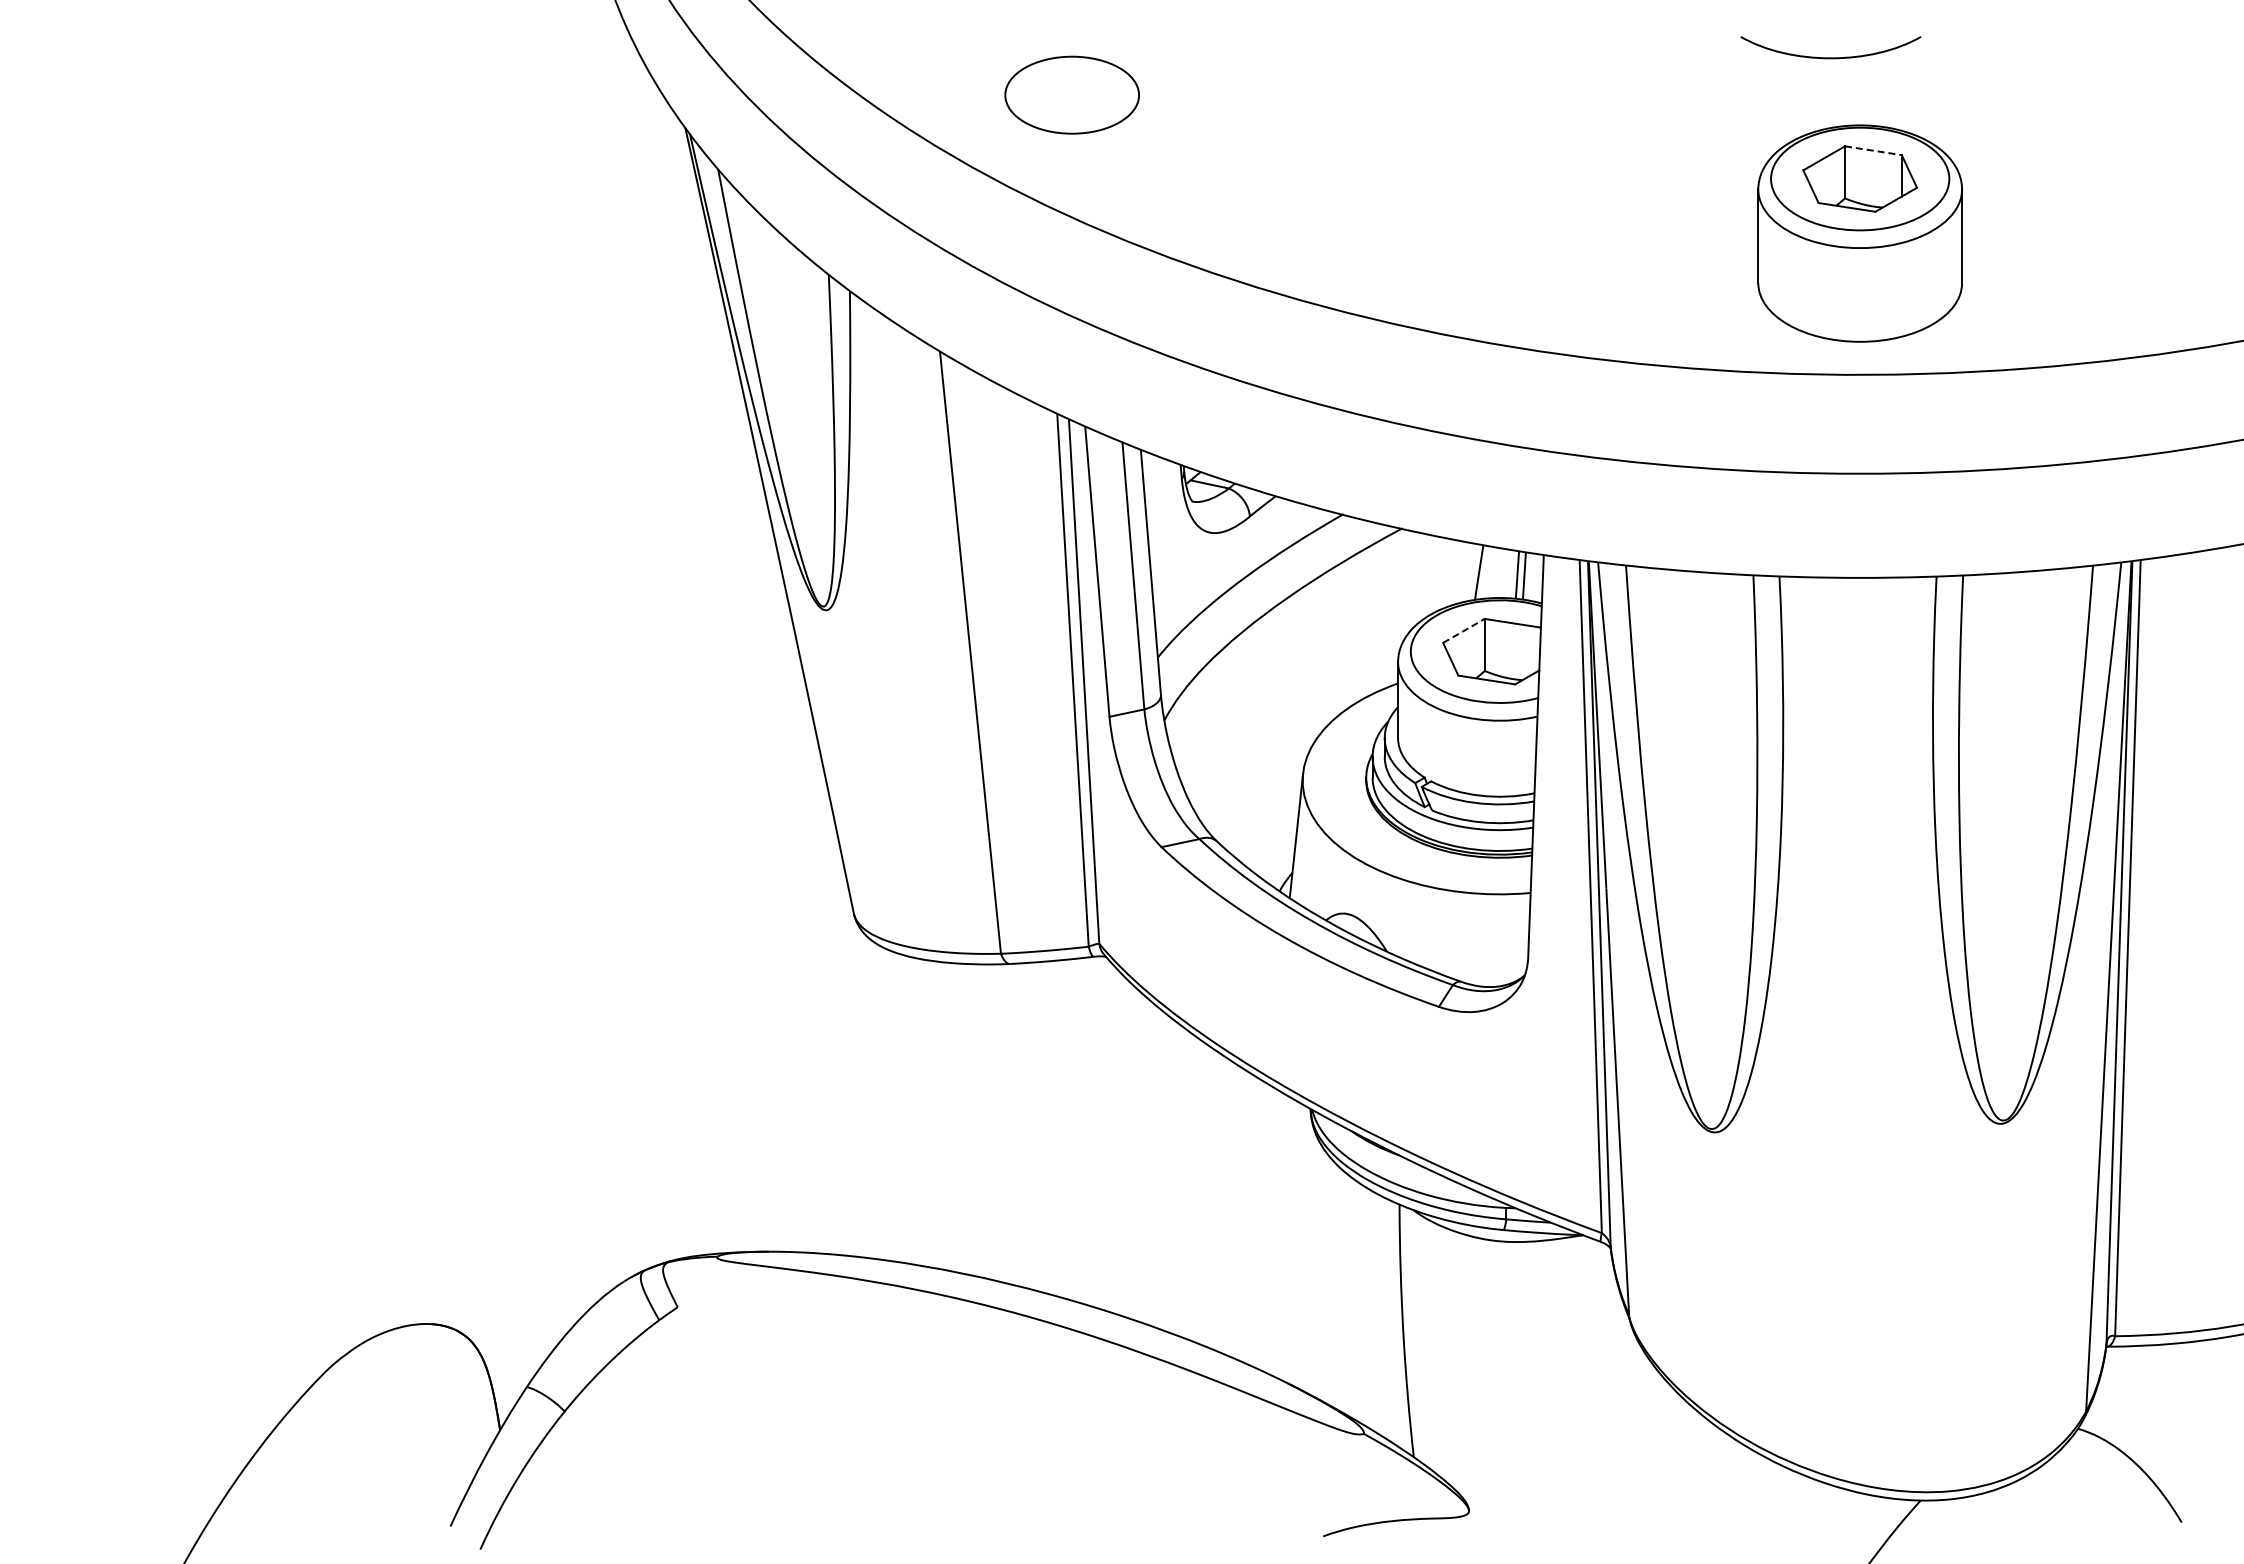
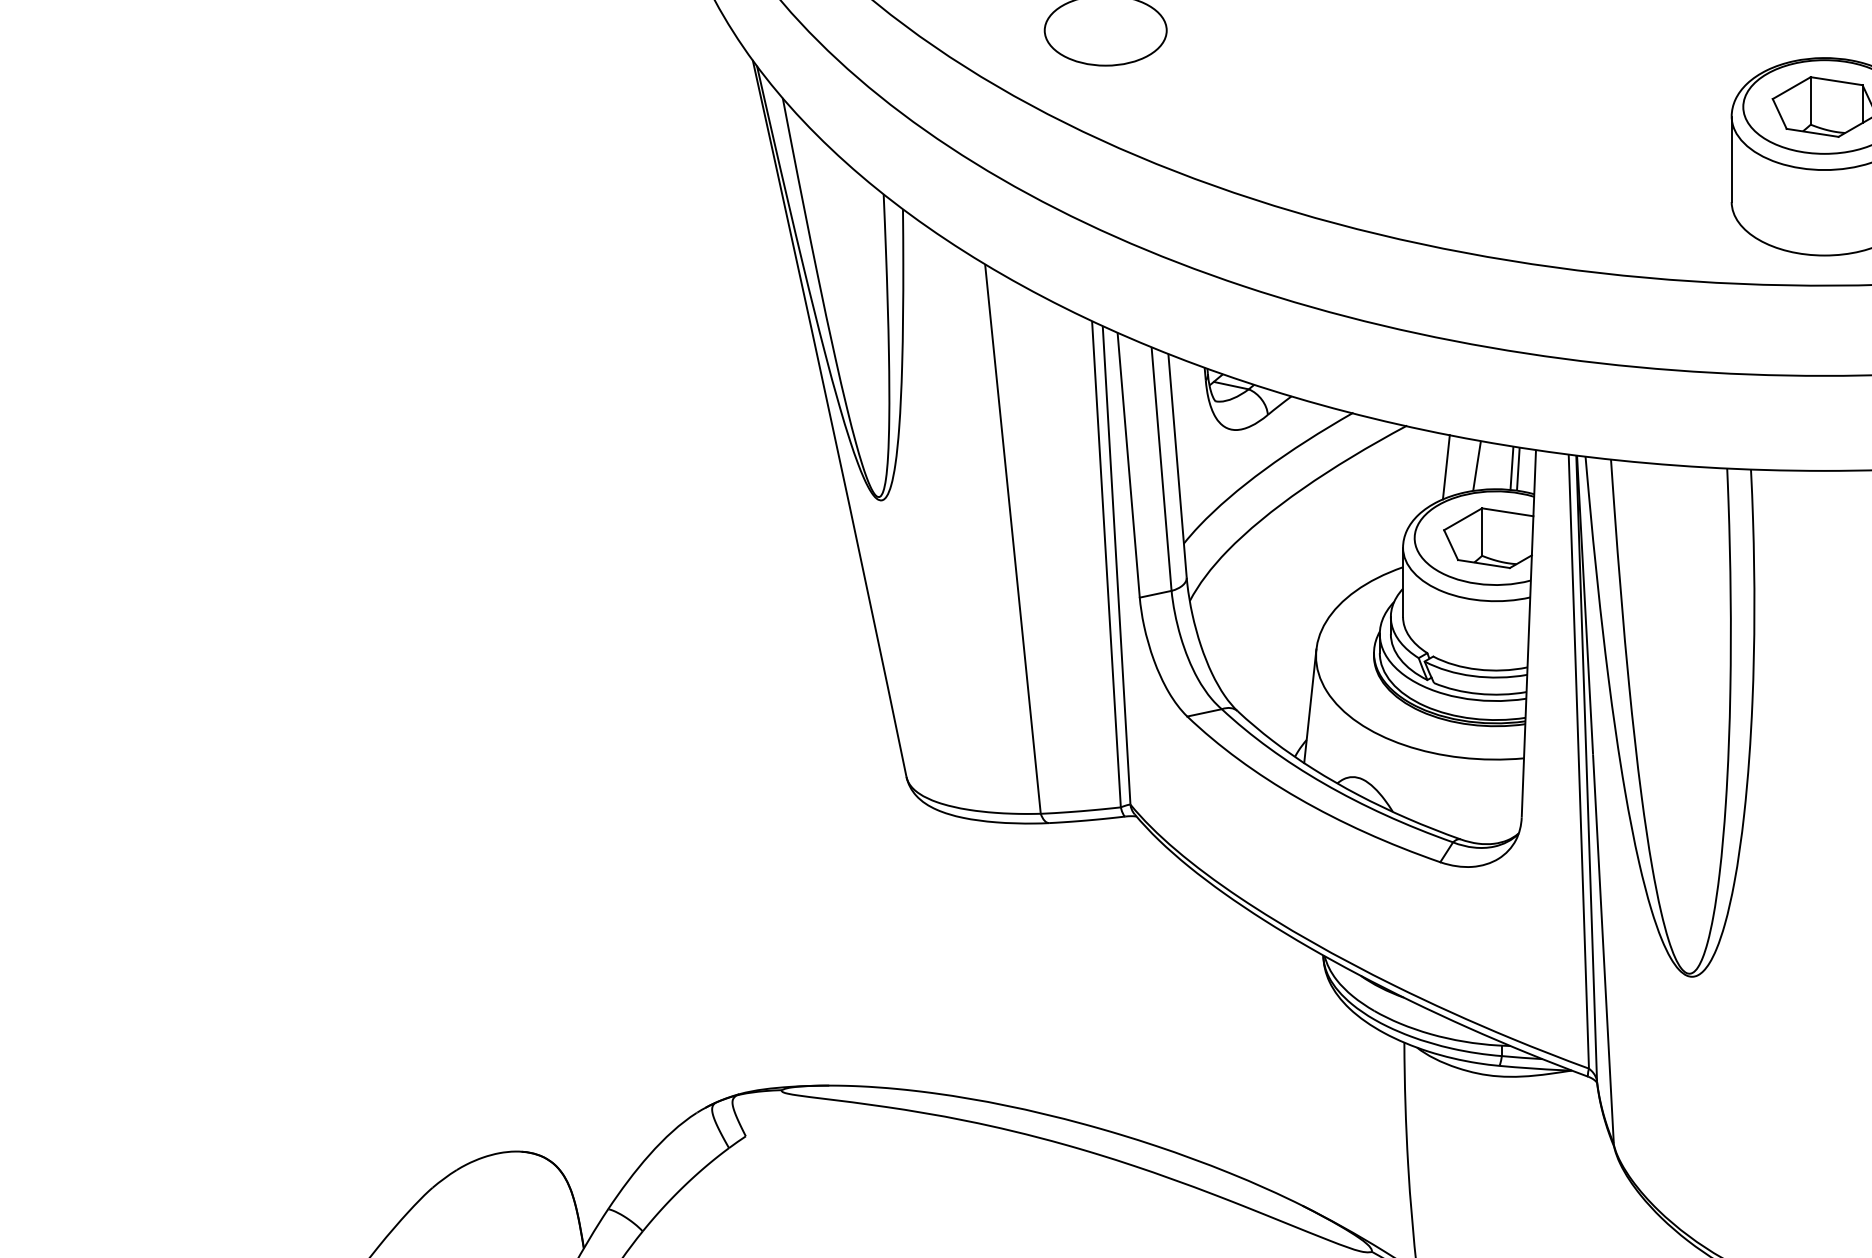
line: (1873, 150) -> (1836, 80), dashed -> solid
line: (1445, 573) -> (1446, 466), added
line: (1464, 630) -> (1463, 518), dashed -> solid

